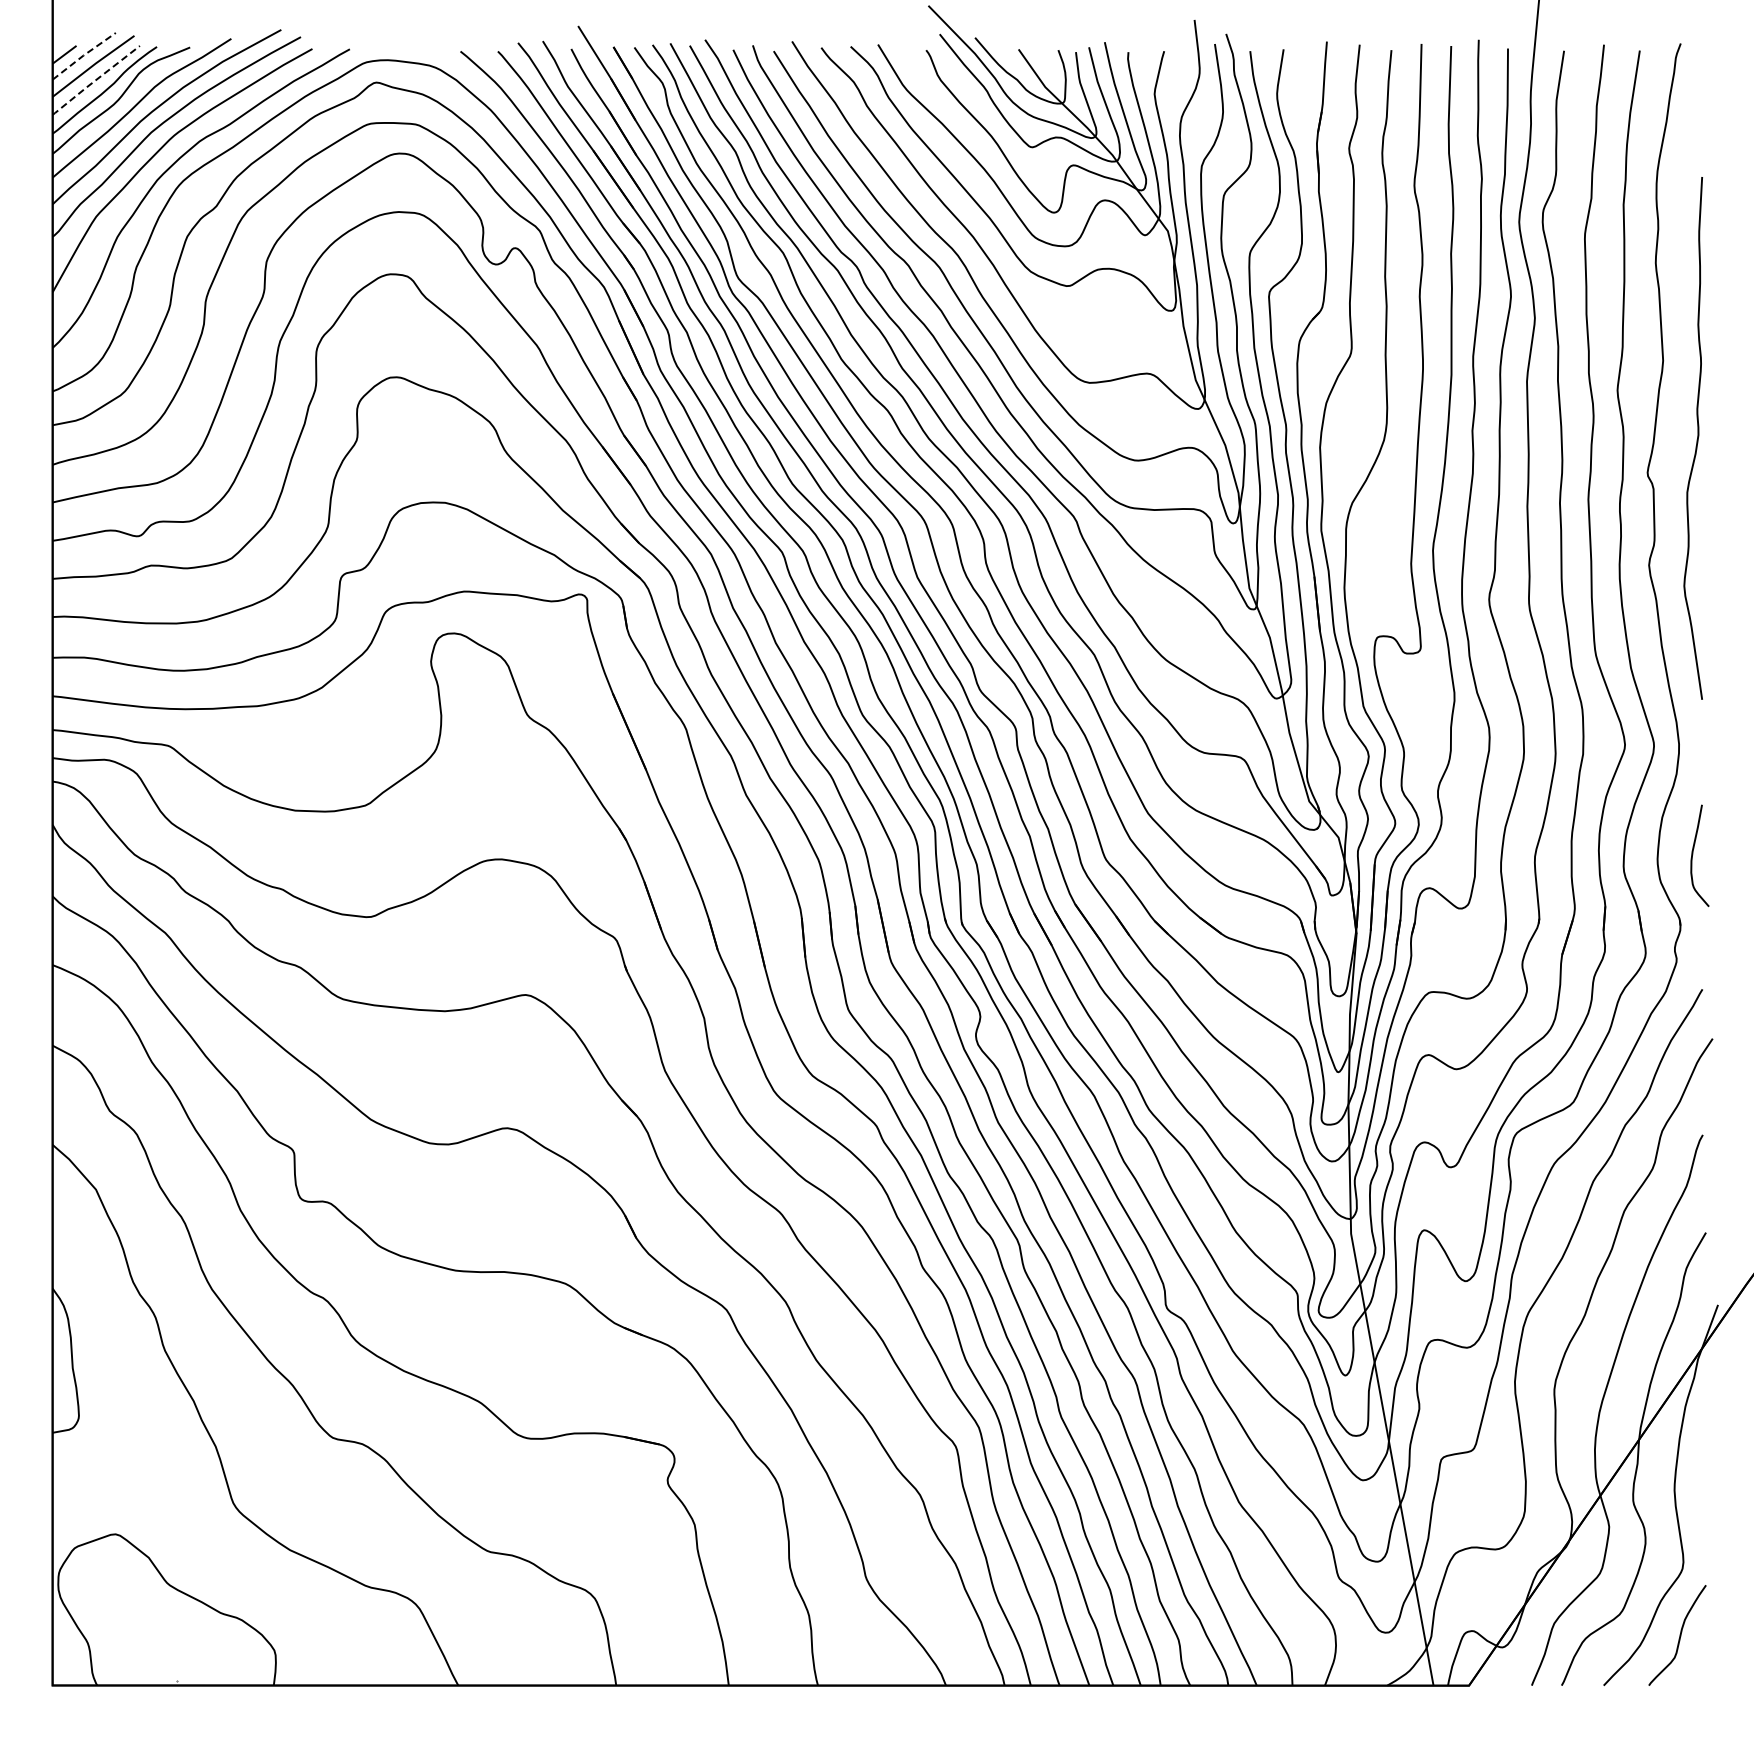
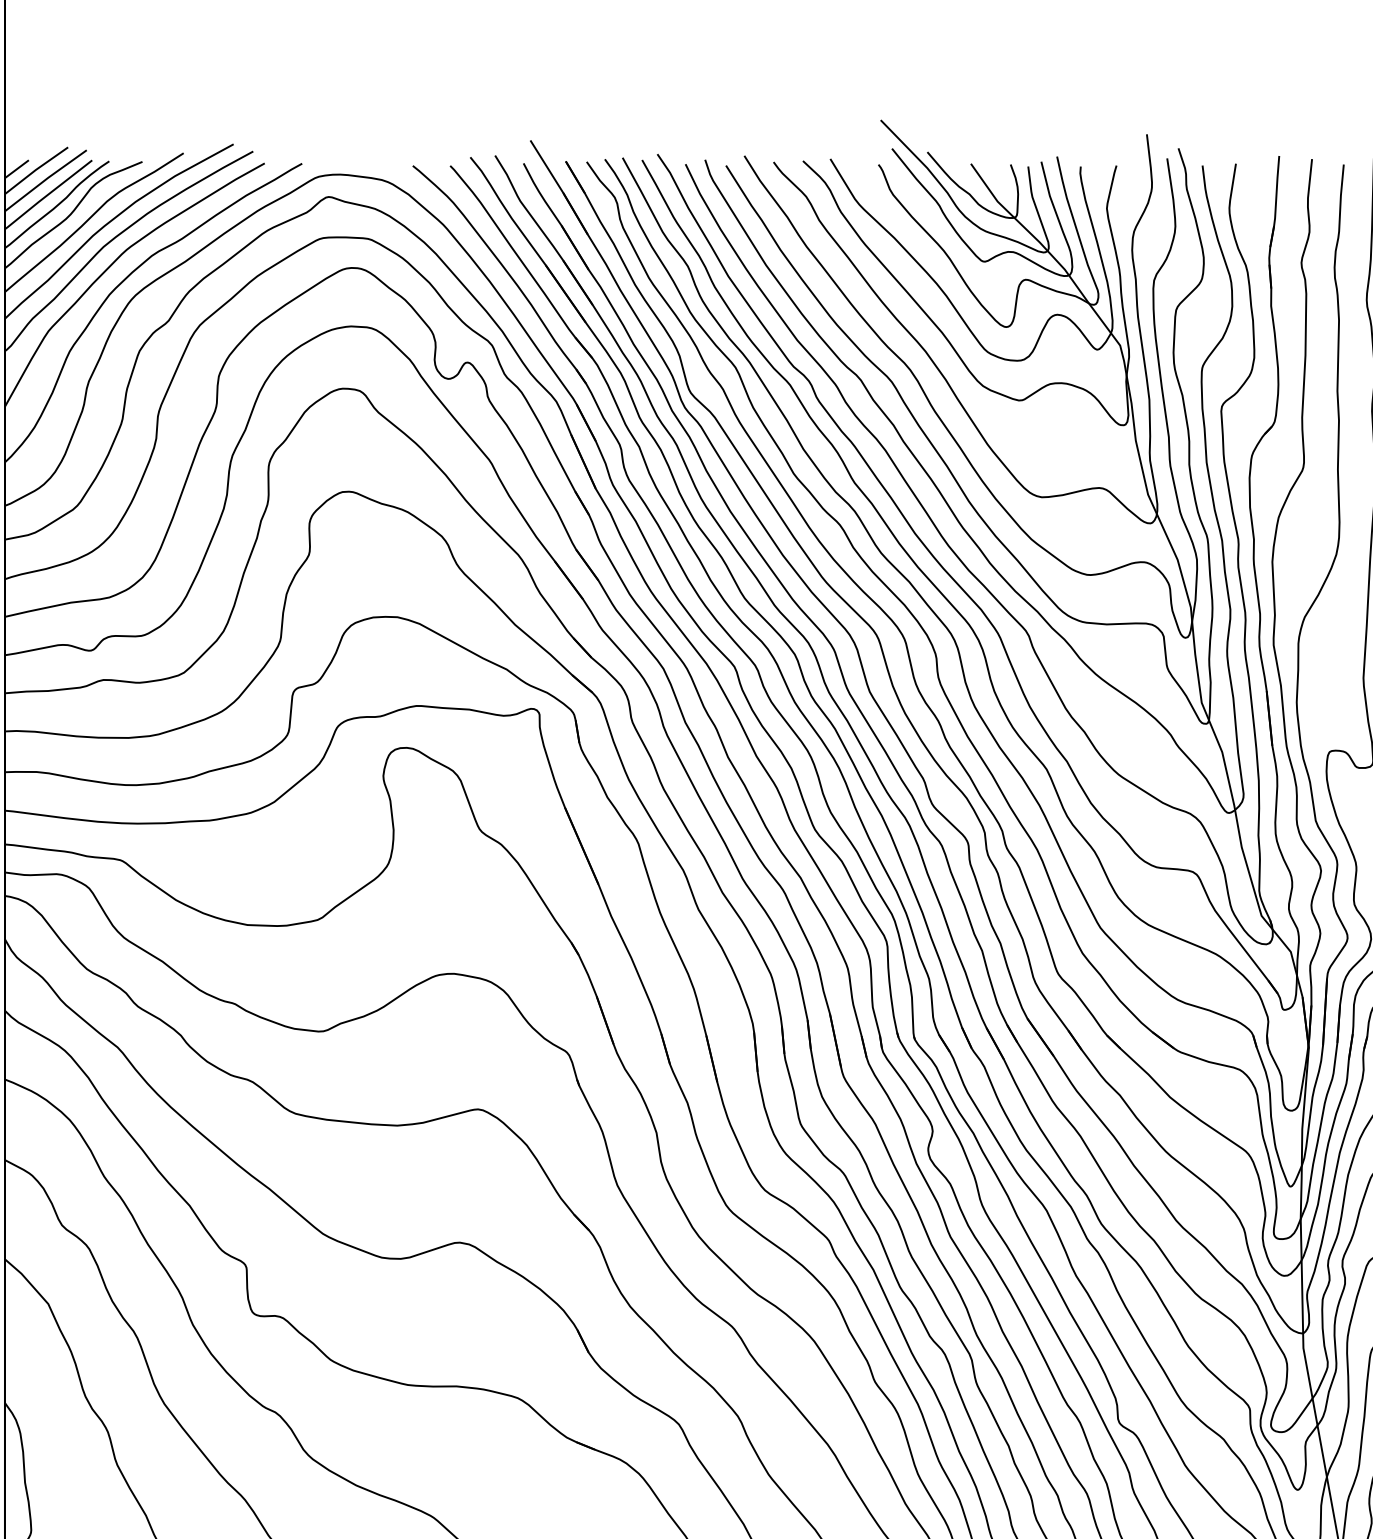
line: (83, 55) -> (35, 169), dashed -> solid
line: (95, 80) -> (47, 194), dashed -> solid

